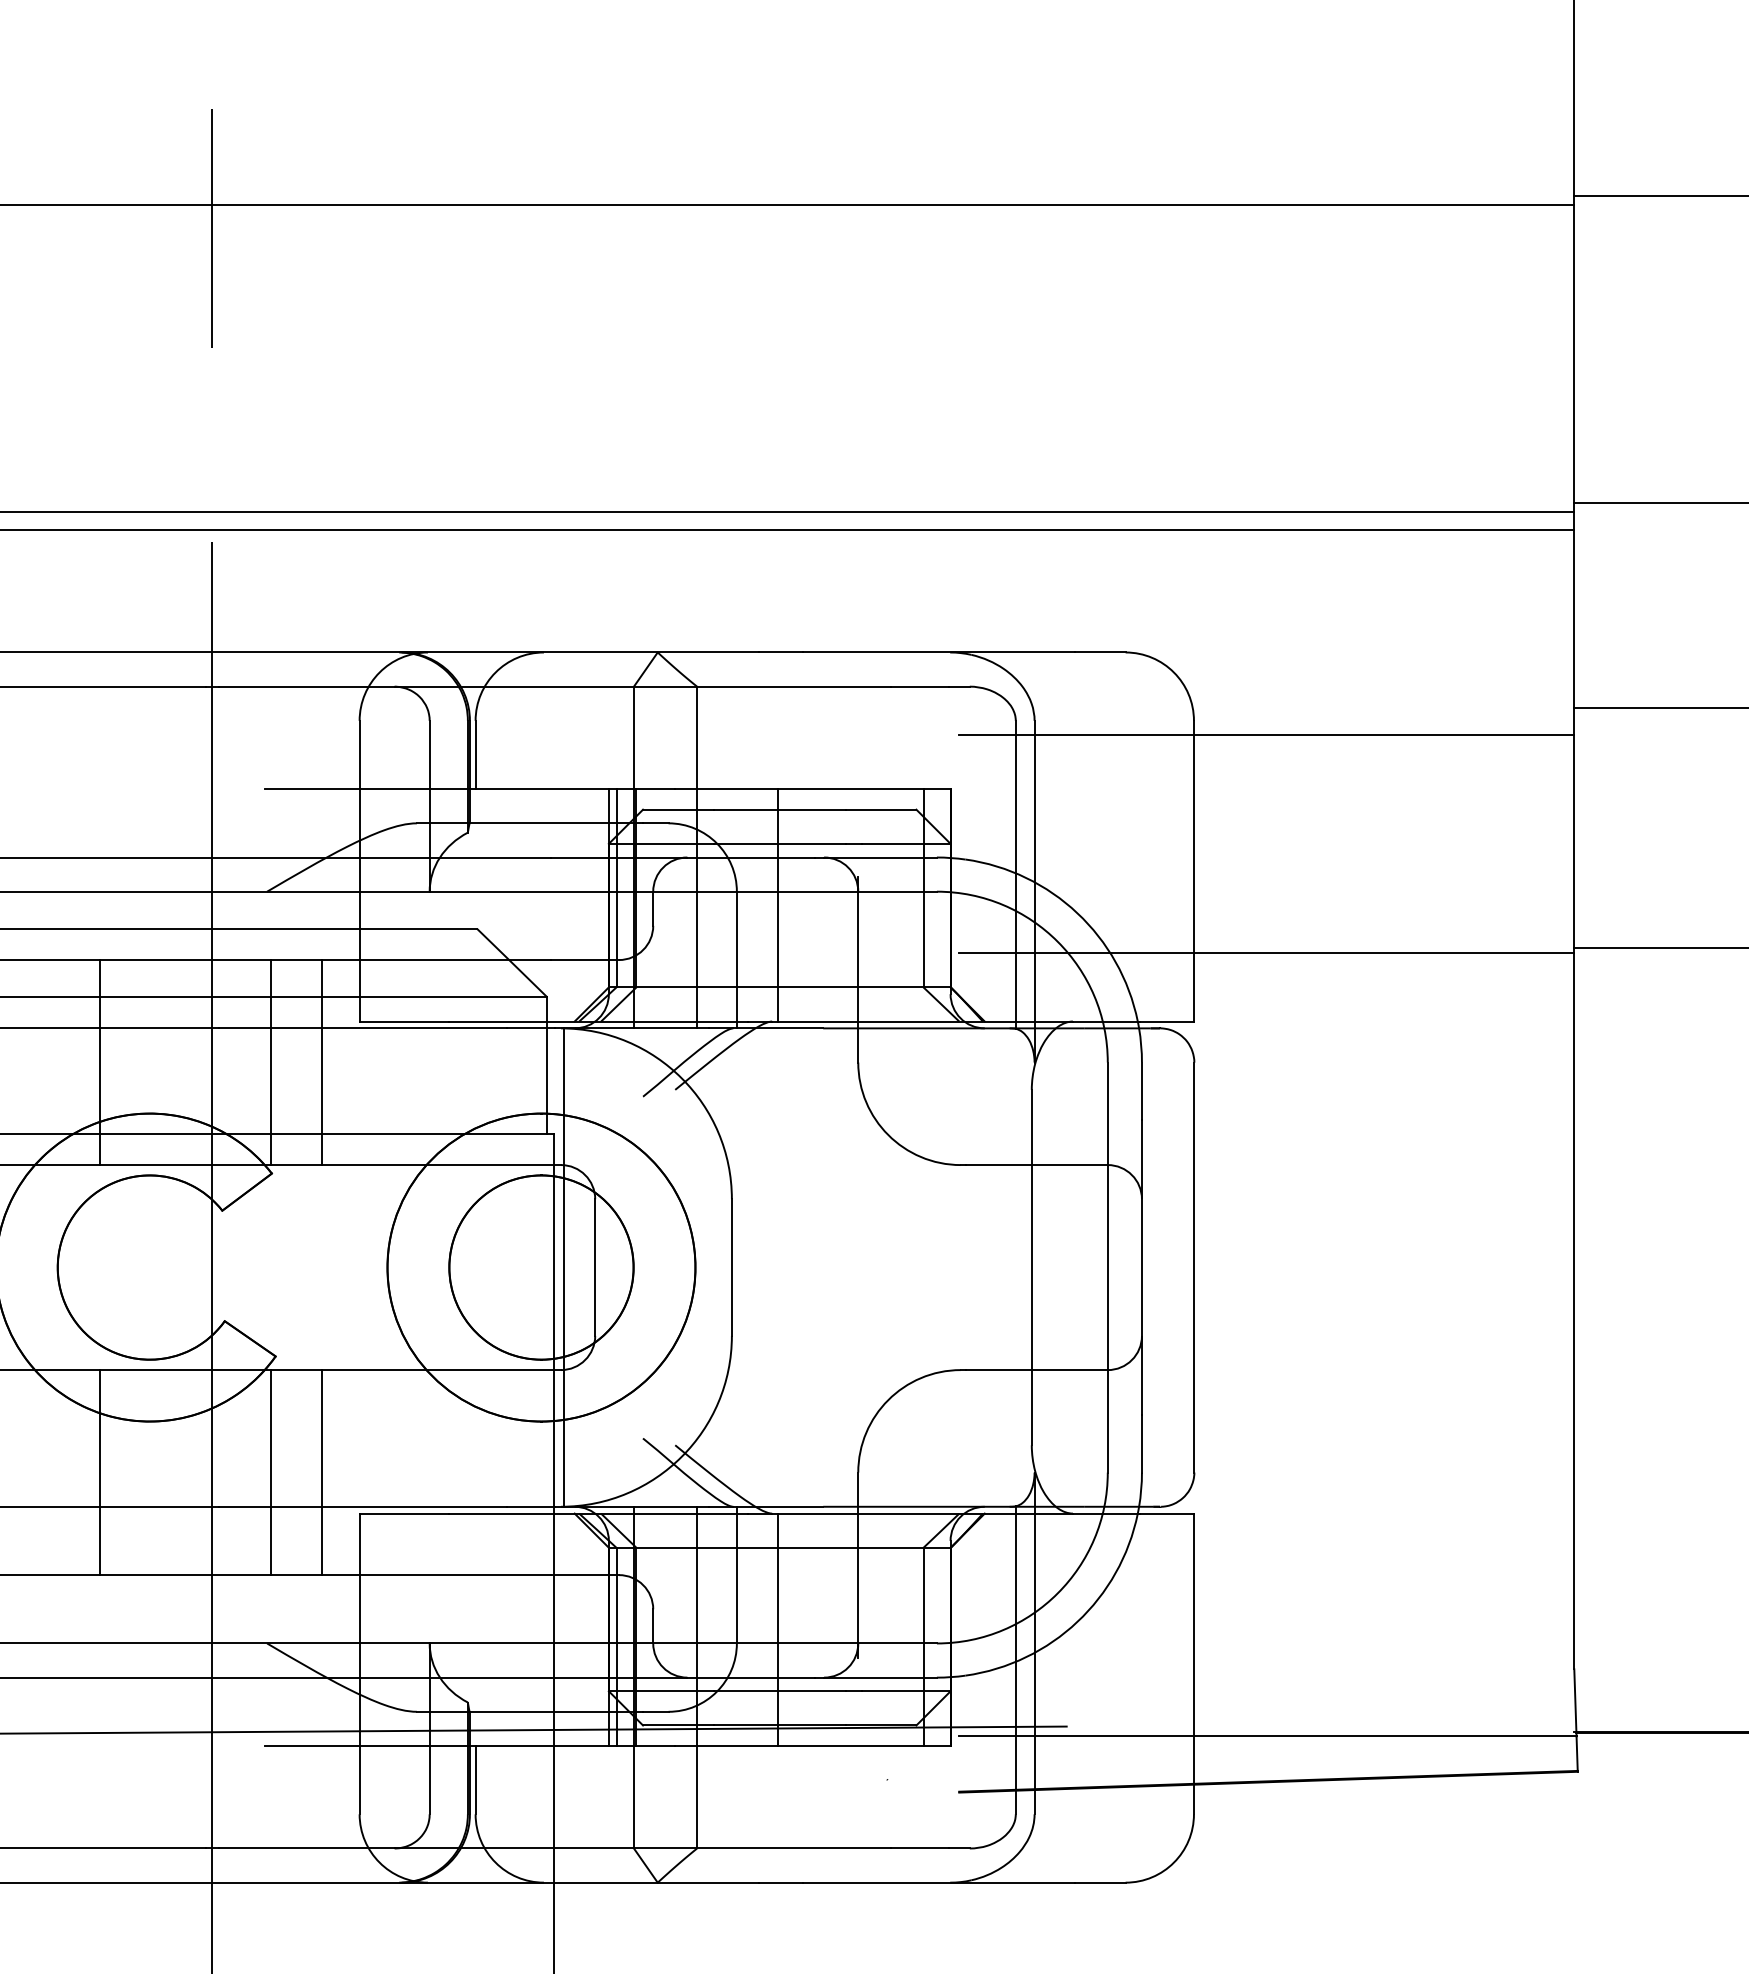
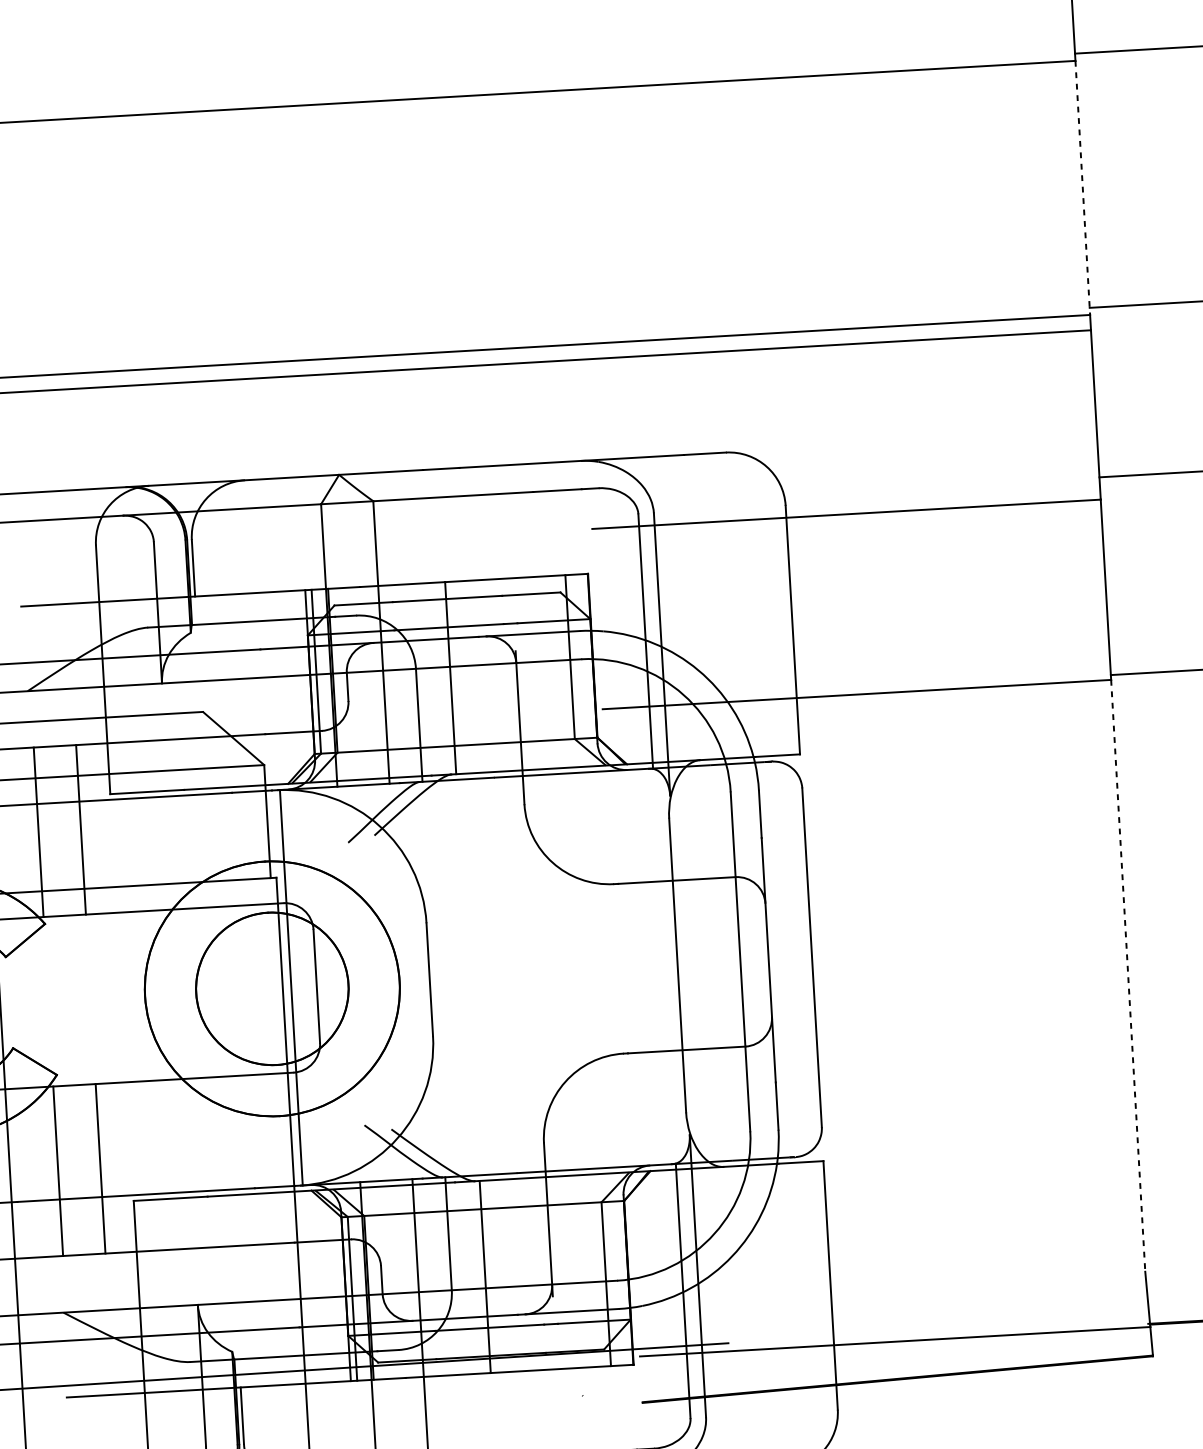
line: (1574, 358) -> (1082, 188), solid -> dashed
line: (1574, 1311) -> (1128, 975), solid -> dashed

